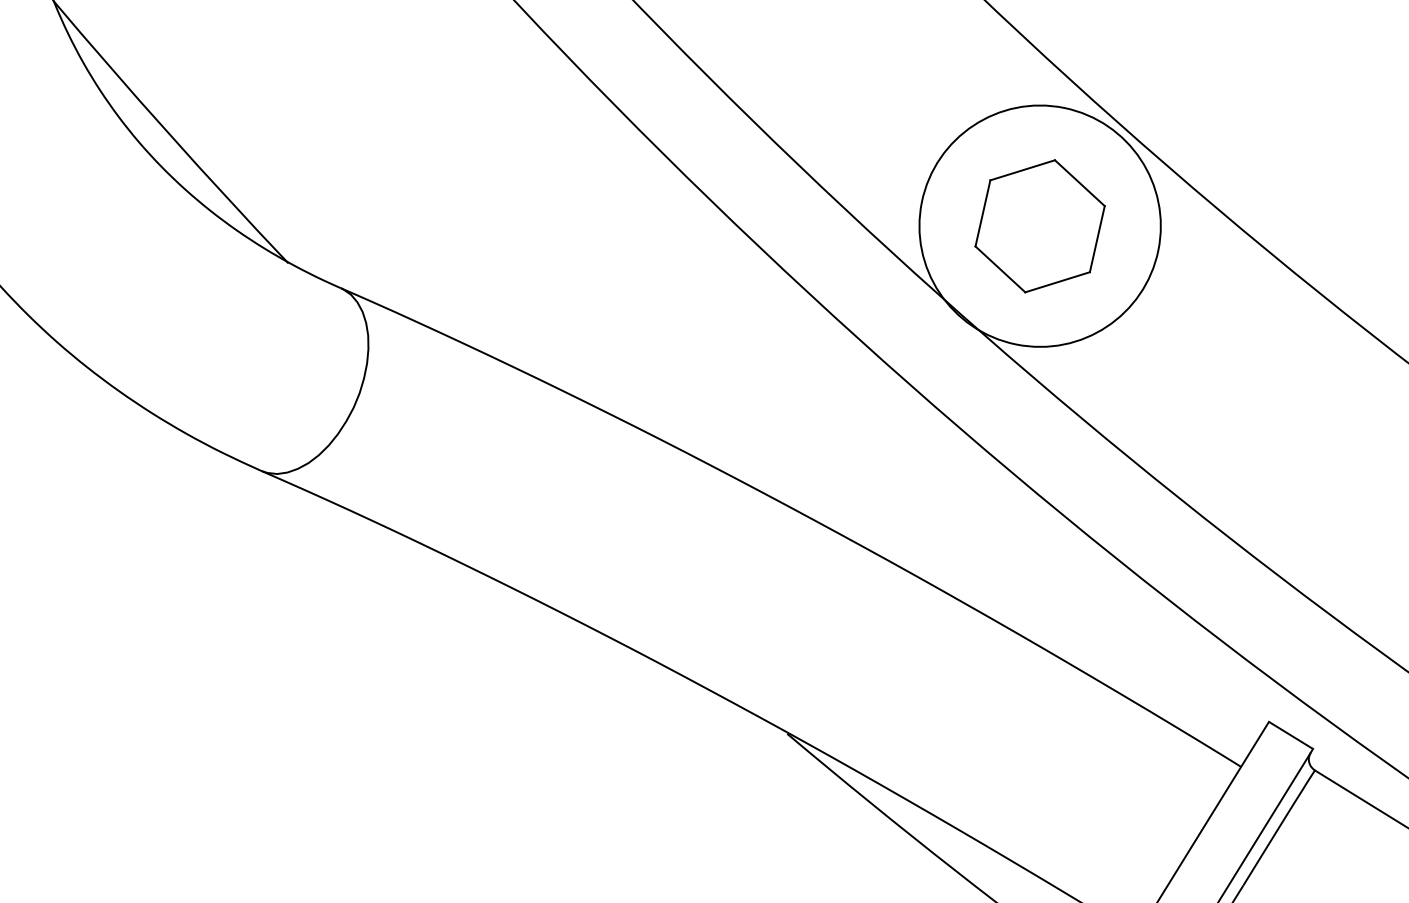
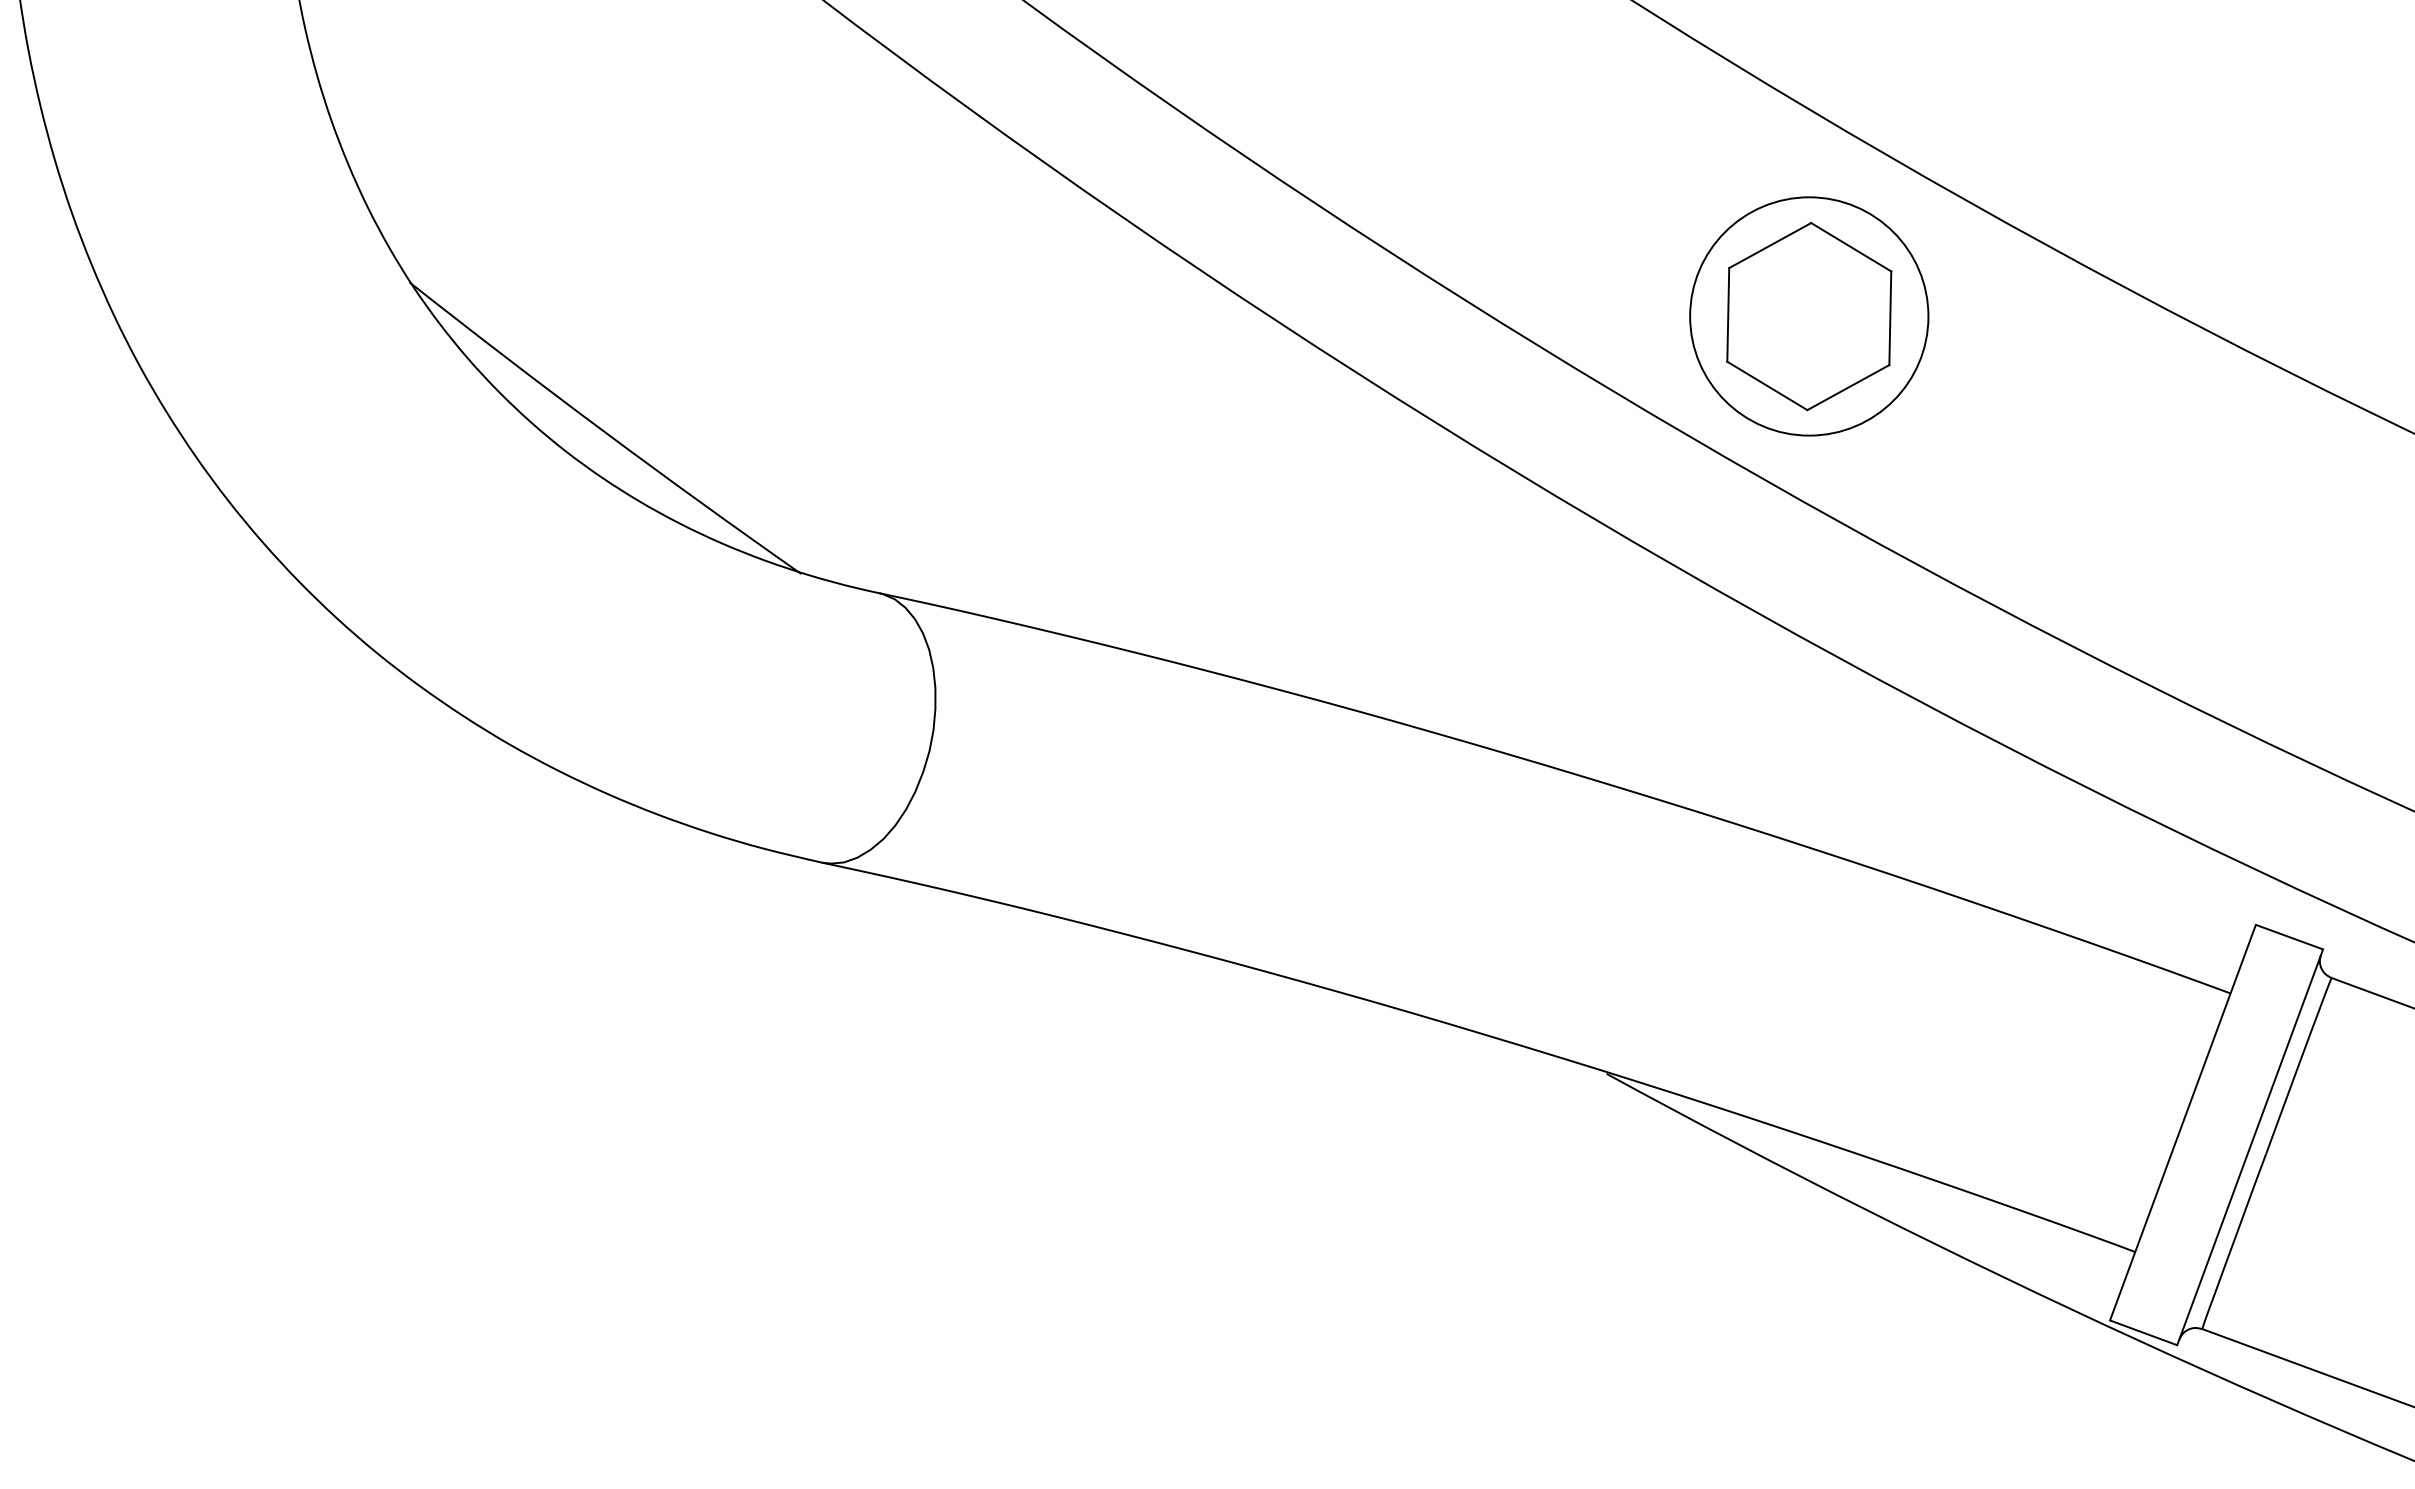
circle: (1040, 226) -> (1809, 316), size x0.71

